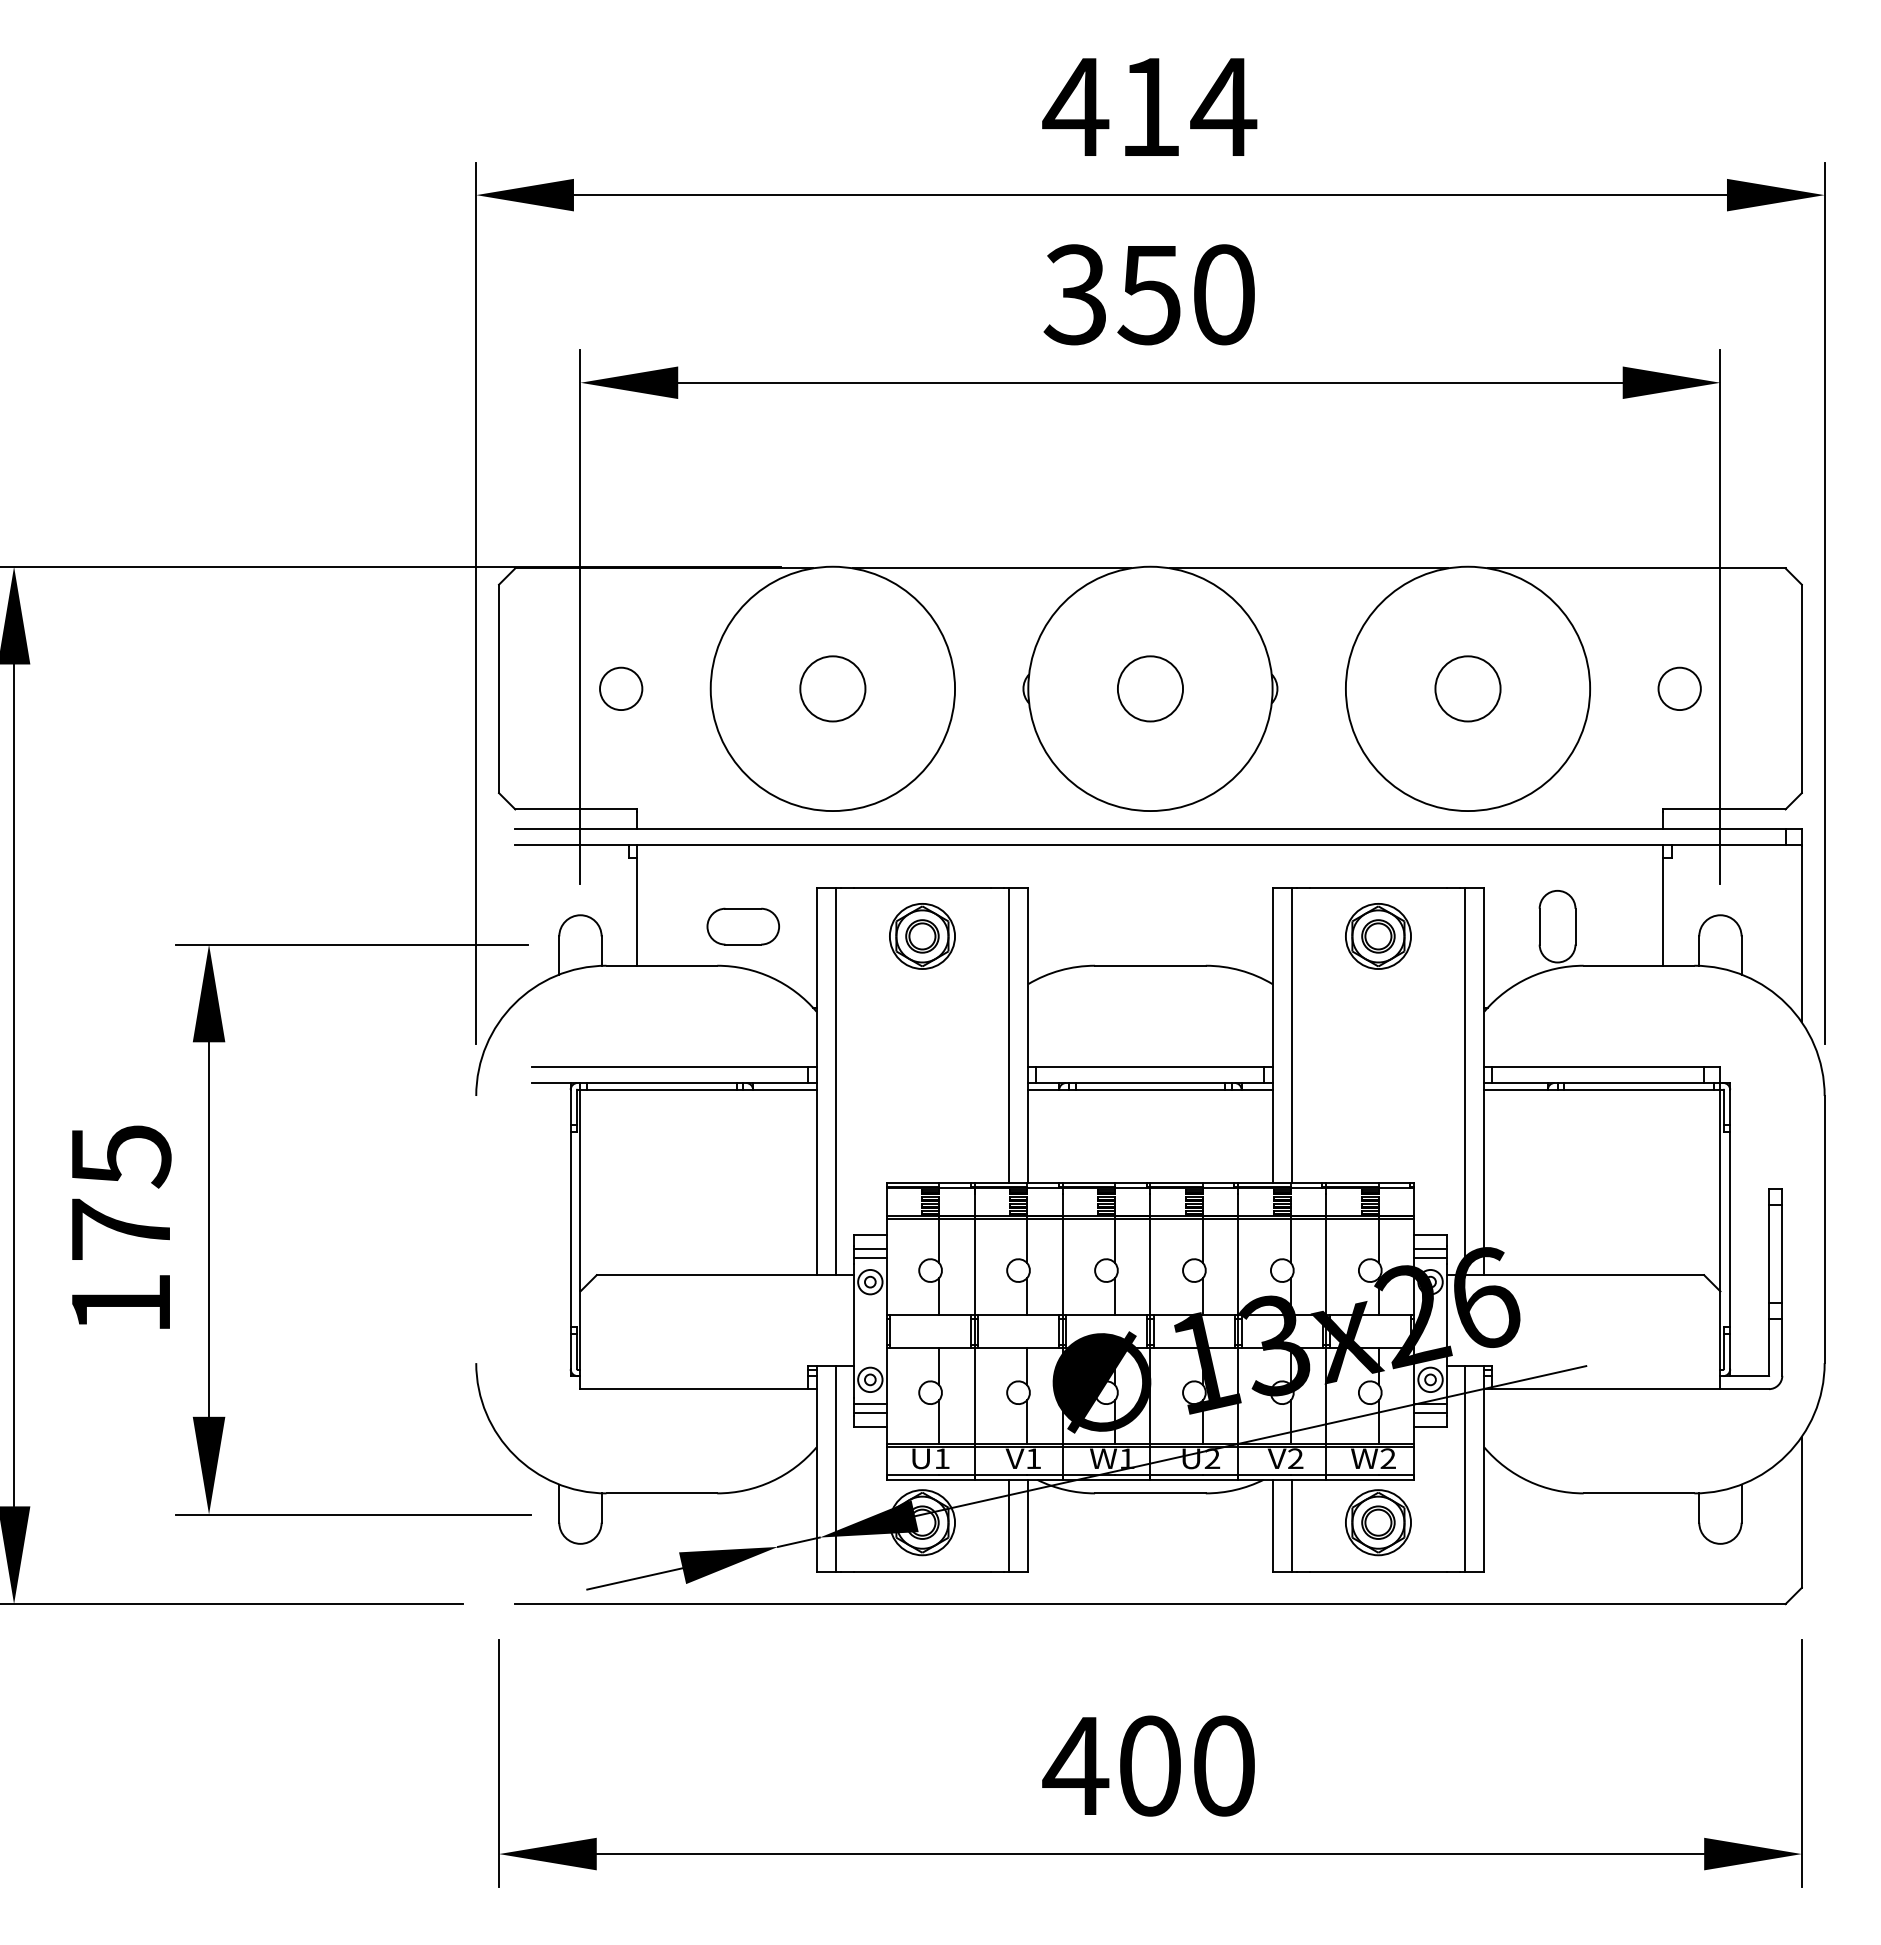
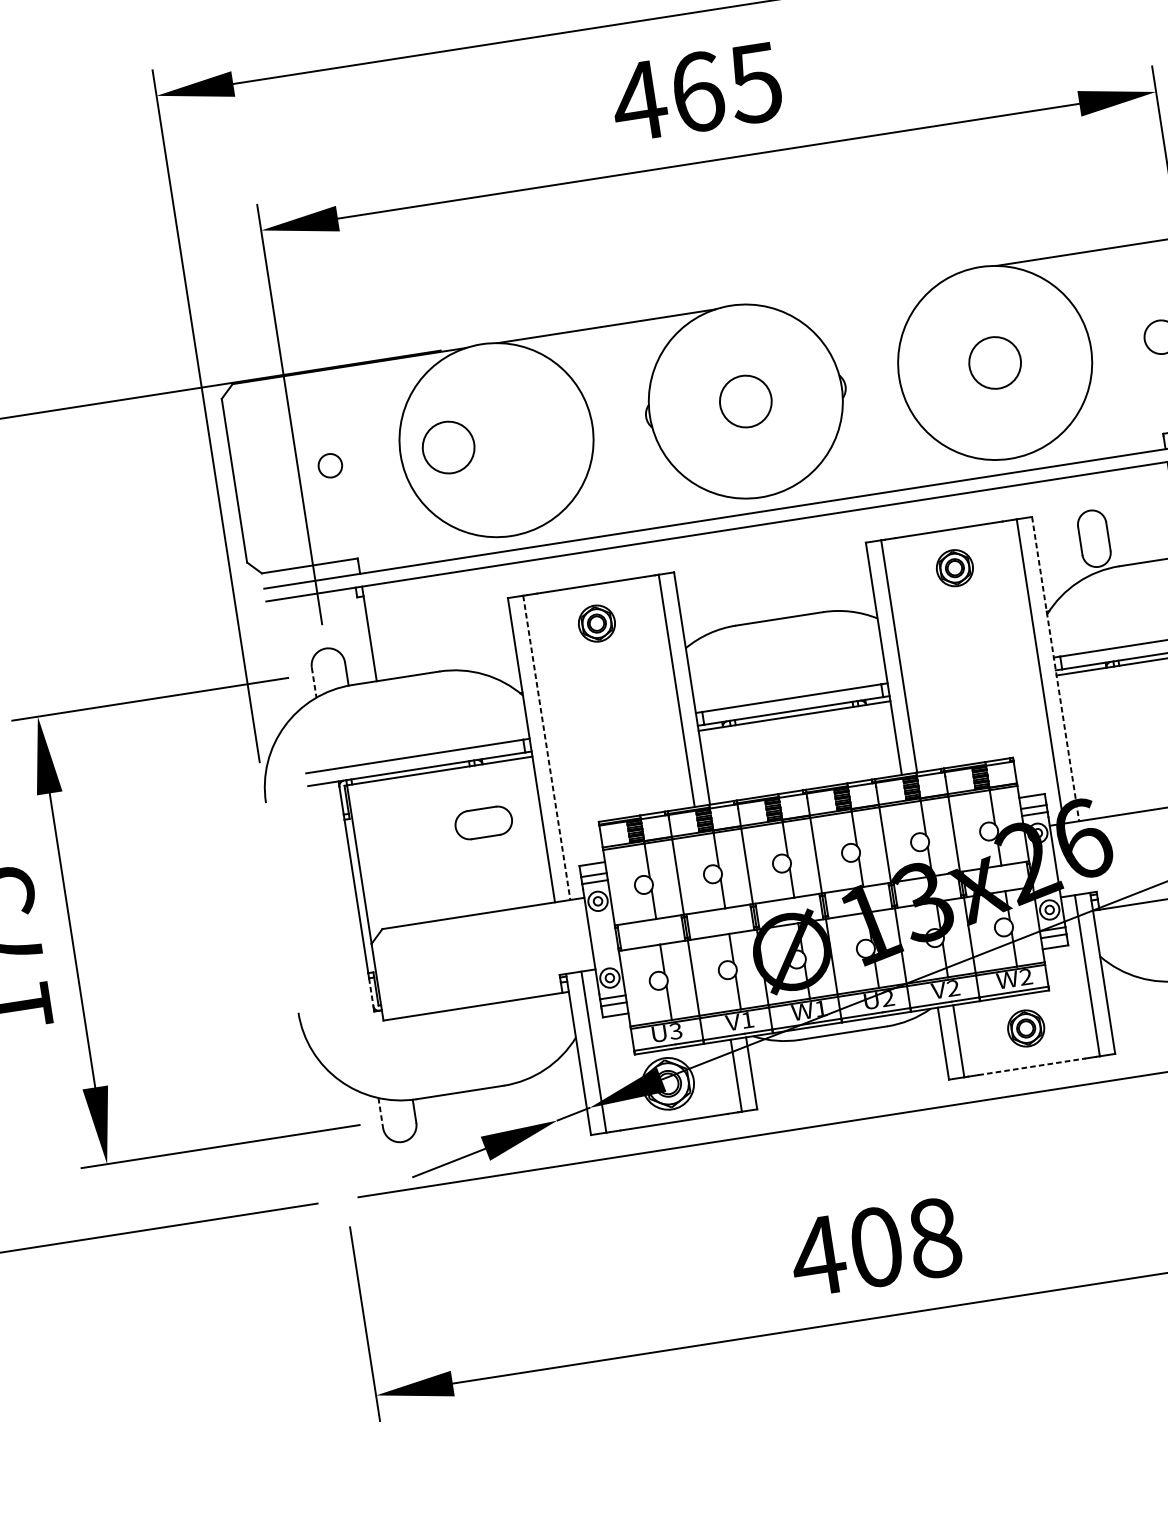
text: (1148, 294) -> (696, 92), 350 -> 465
line: (1309, 568) -> (856, 287), removed
circle: (621, 688) -> (330, 465), size x0.7
circle: (832, 688) -> (448, 447), moved
part: (742, 926) -> (483, 822), moved
part: (922, 936) -> (596, 623), size x0.7
part: (1378, 936) -> (954, 568), size x0.7
line: (559, 956) -> (314, 683), solid -> dashed
line: (836, 1081) -> (547, 747), solid -> dashed
line: (1484, 1081) -> (1055, 669), solid -> dashed
line: (570, 1351) -> (371, 992), solid -> dashed
text: (941, 1458) -> (675, 1031), U1 -> U3
line: (559, 1504) -> (381, 1113), solid -> dashed
part: (1378, 1522) -> (1026, 1028), size x0.7
line: (1378, 1571) -> (1032, 1066), solid -> dashed
text: (1224, 1765) -> (934, 1237), 400 -> 408

